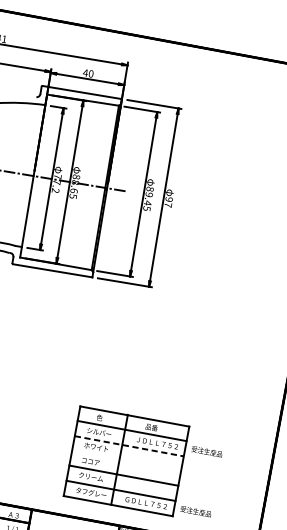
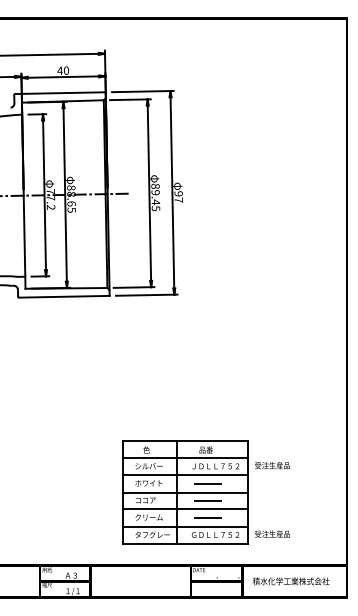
line: (129, 446) -> (185, 475), dashed -> solid
line: (147, 456) -> (207, 483), added
line: (125, 461) -> (184, 492), added
line: (144, 472) -> (207, 501), added
line: (141, 486) -> (207, 517), added

